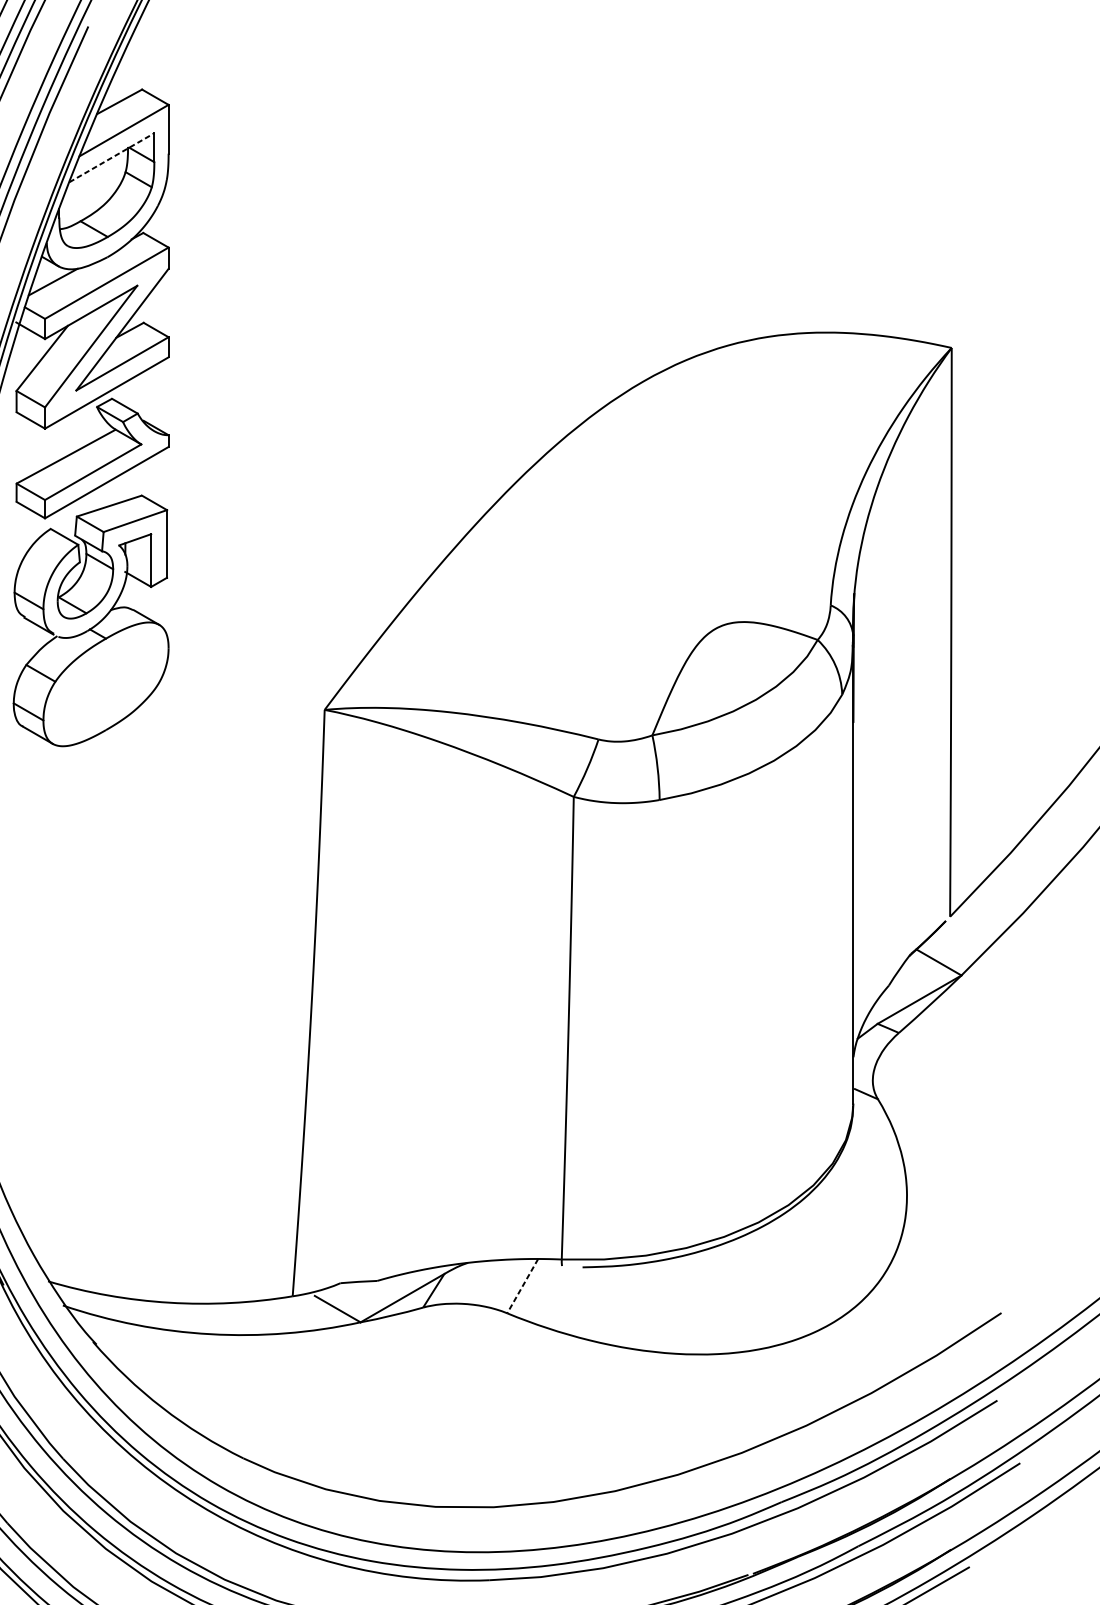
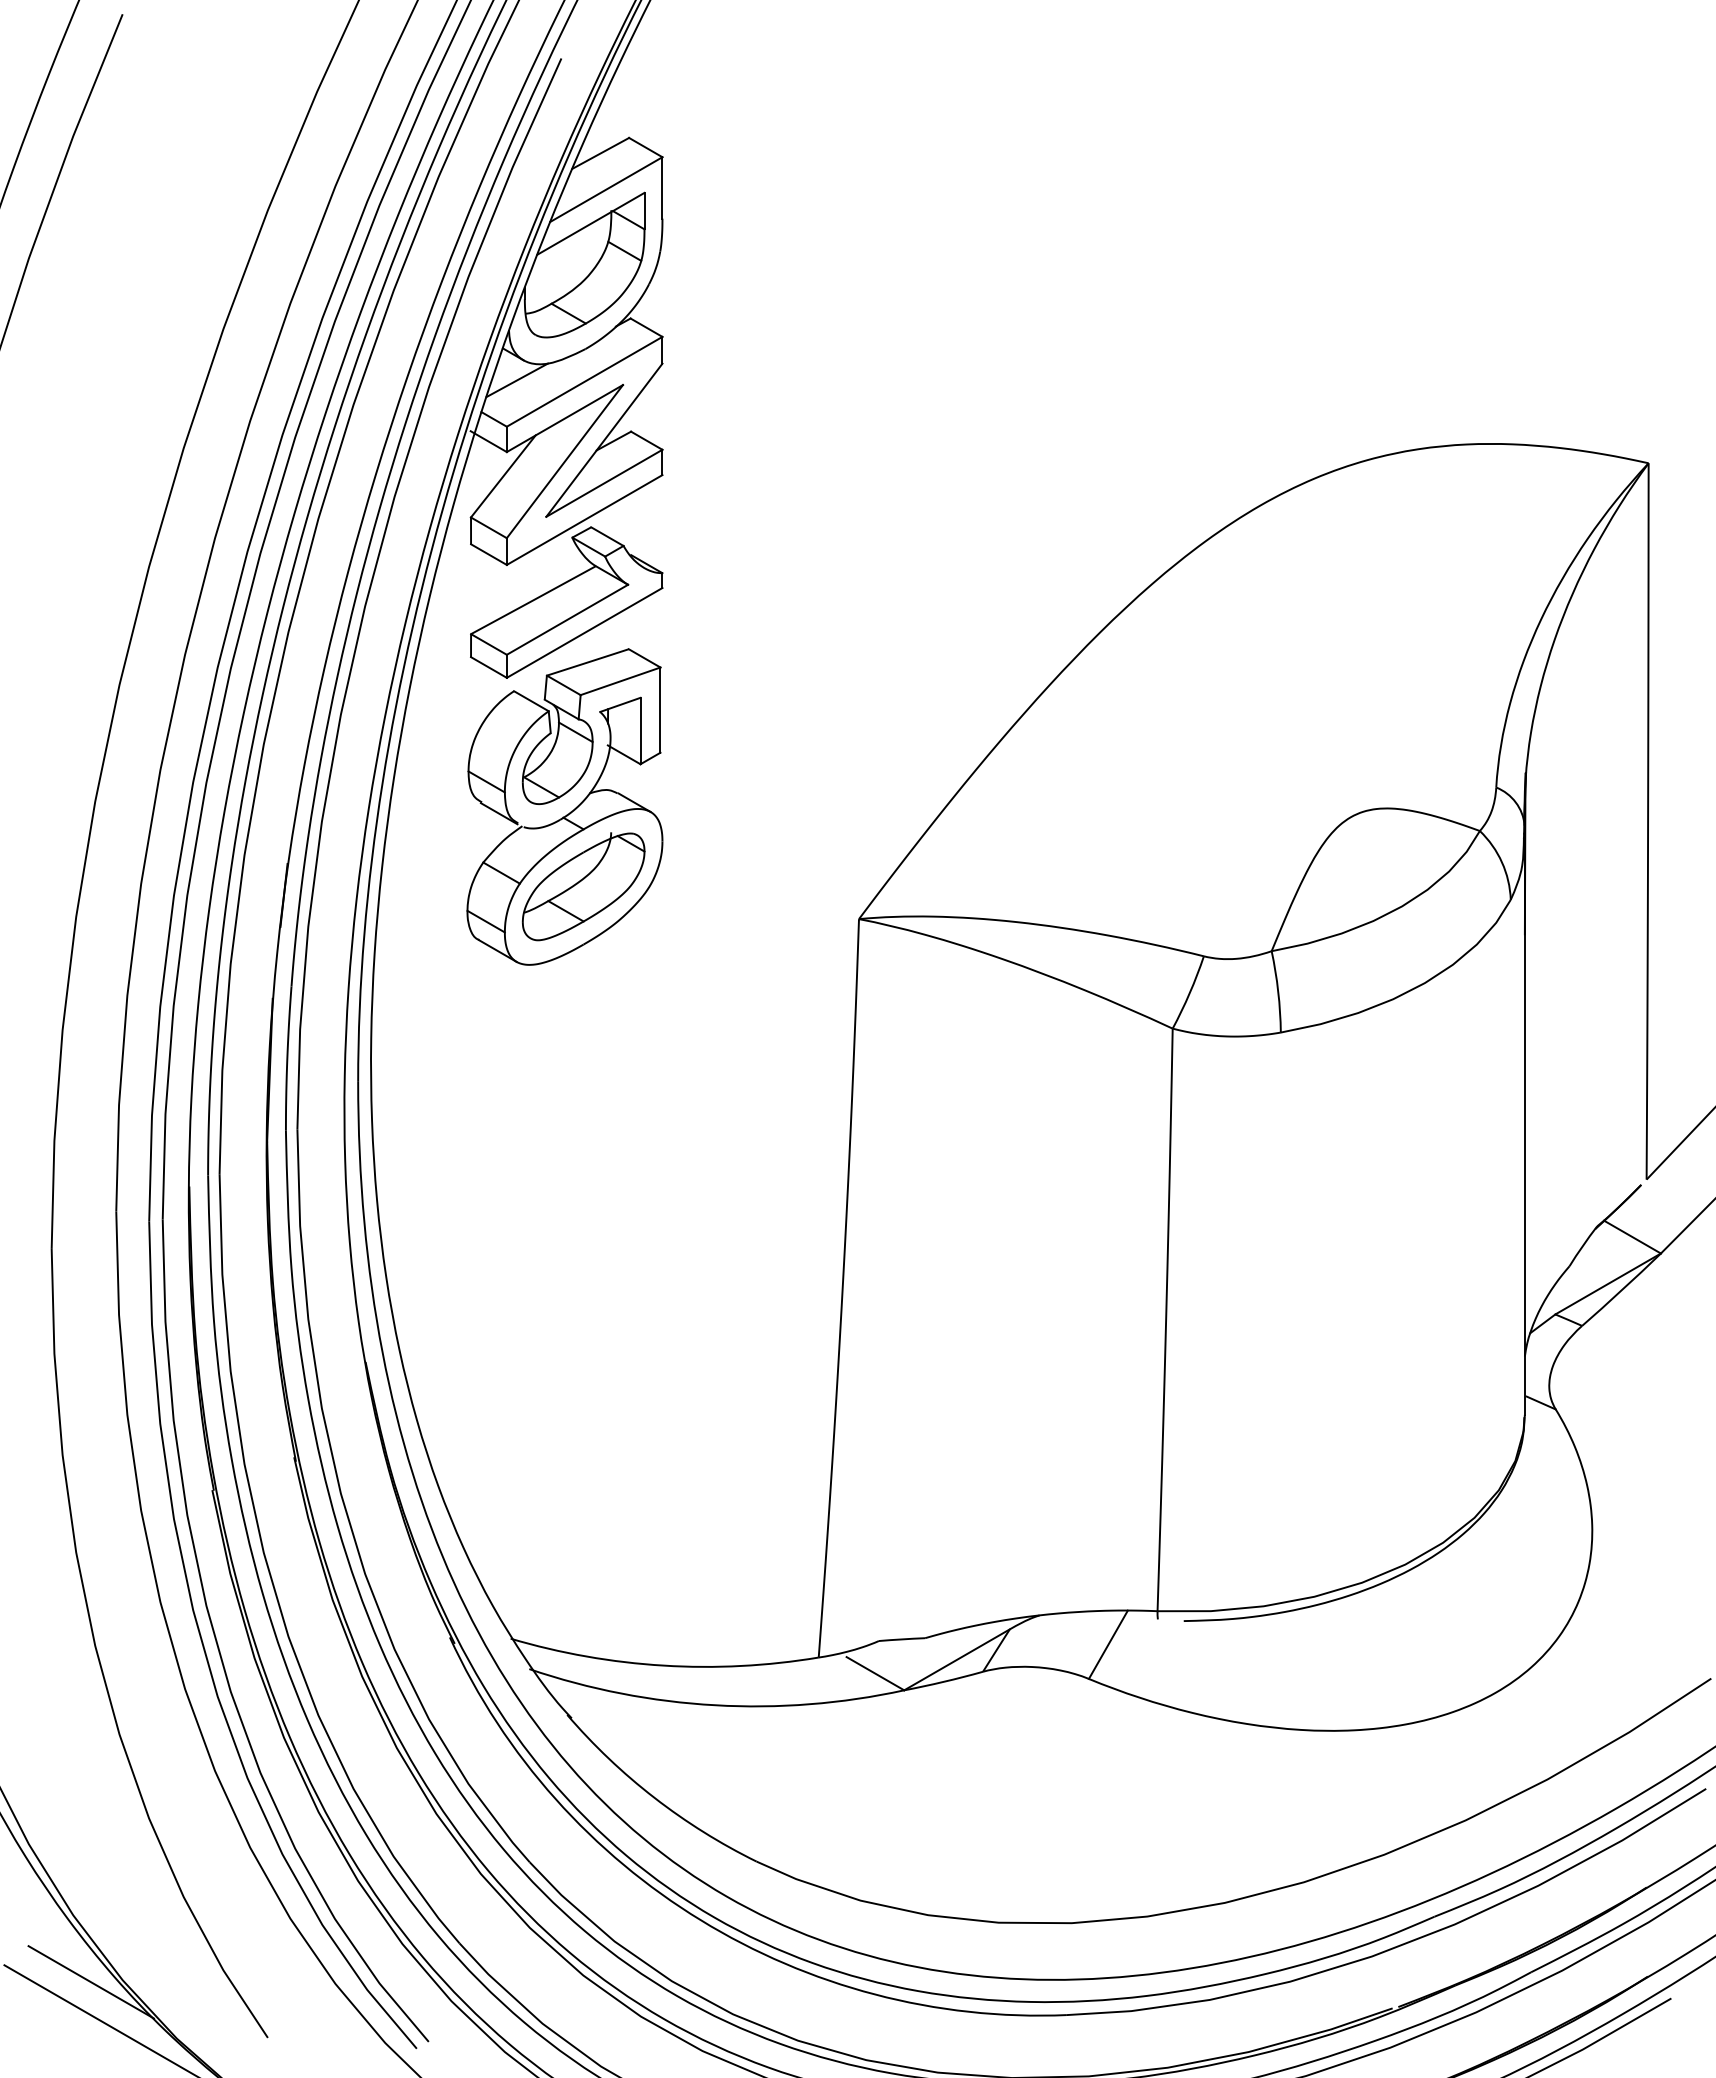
line: (112, 157) -> (591, 223), dashed -> solid
part: (105, 684) -> (583, 886), added
line: (522, 1286) -> (1108, 1645), dashed -> solid

